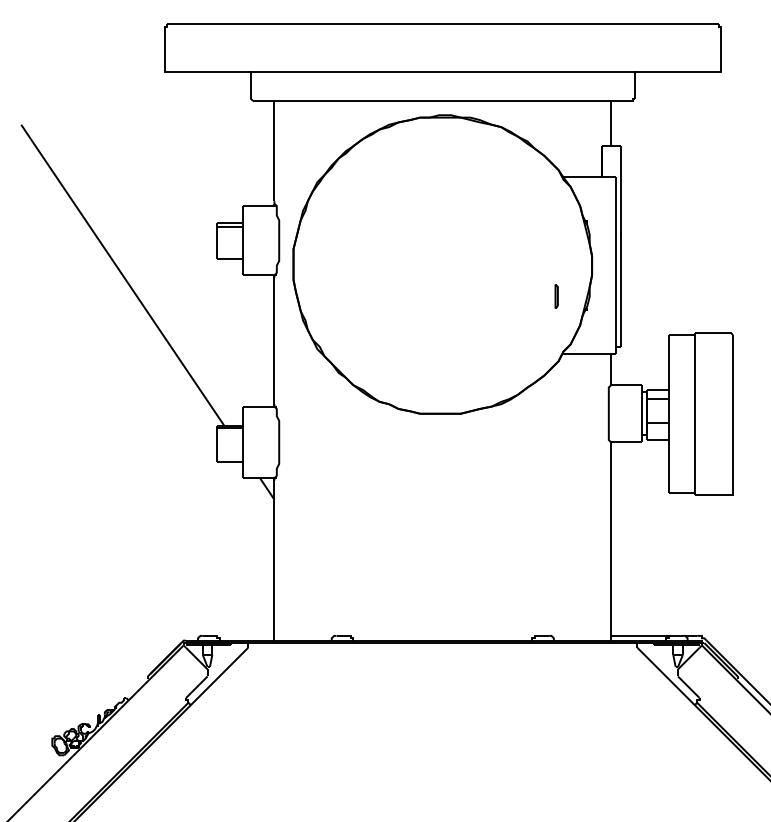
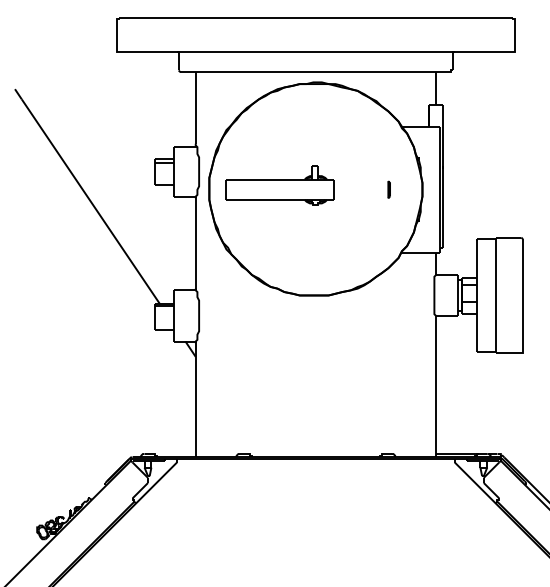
part: (391, 259) -> (279, 185), added
line: (555, 296) -> (388, 189), moved

